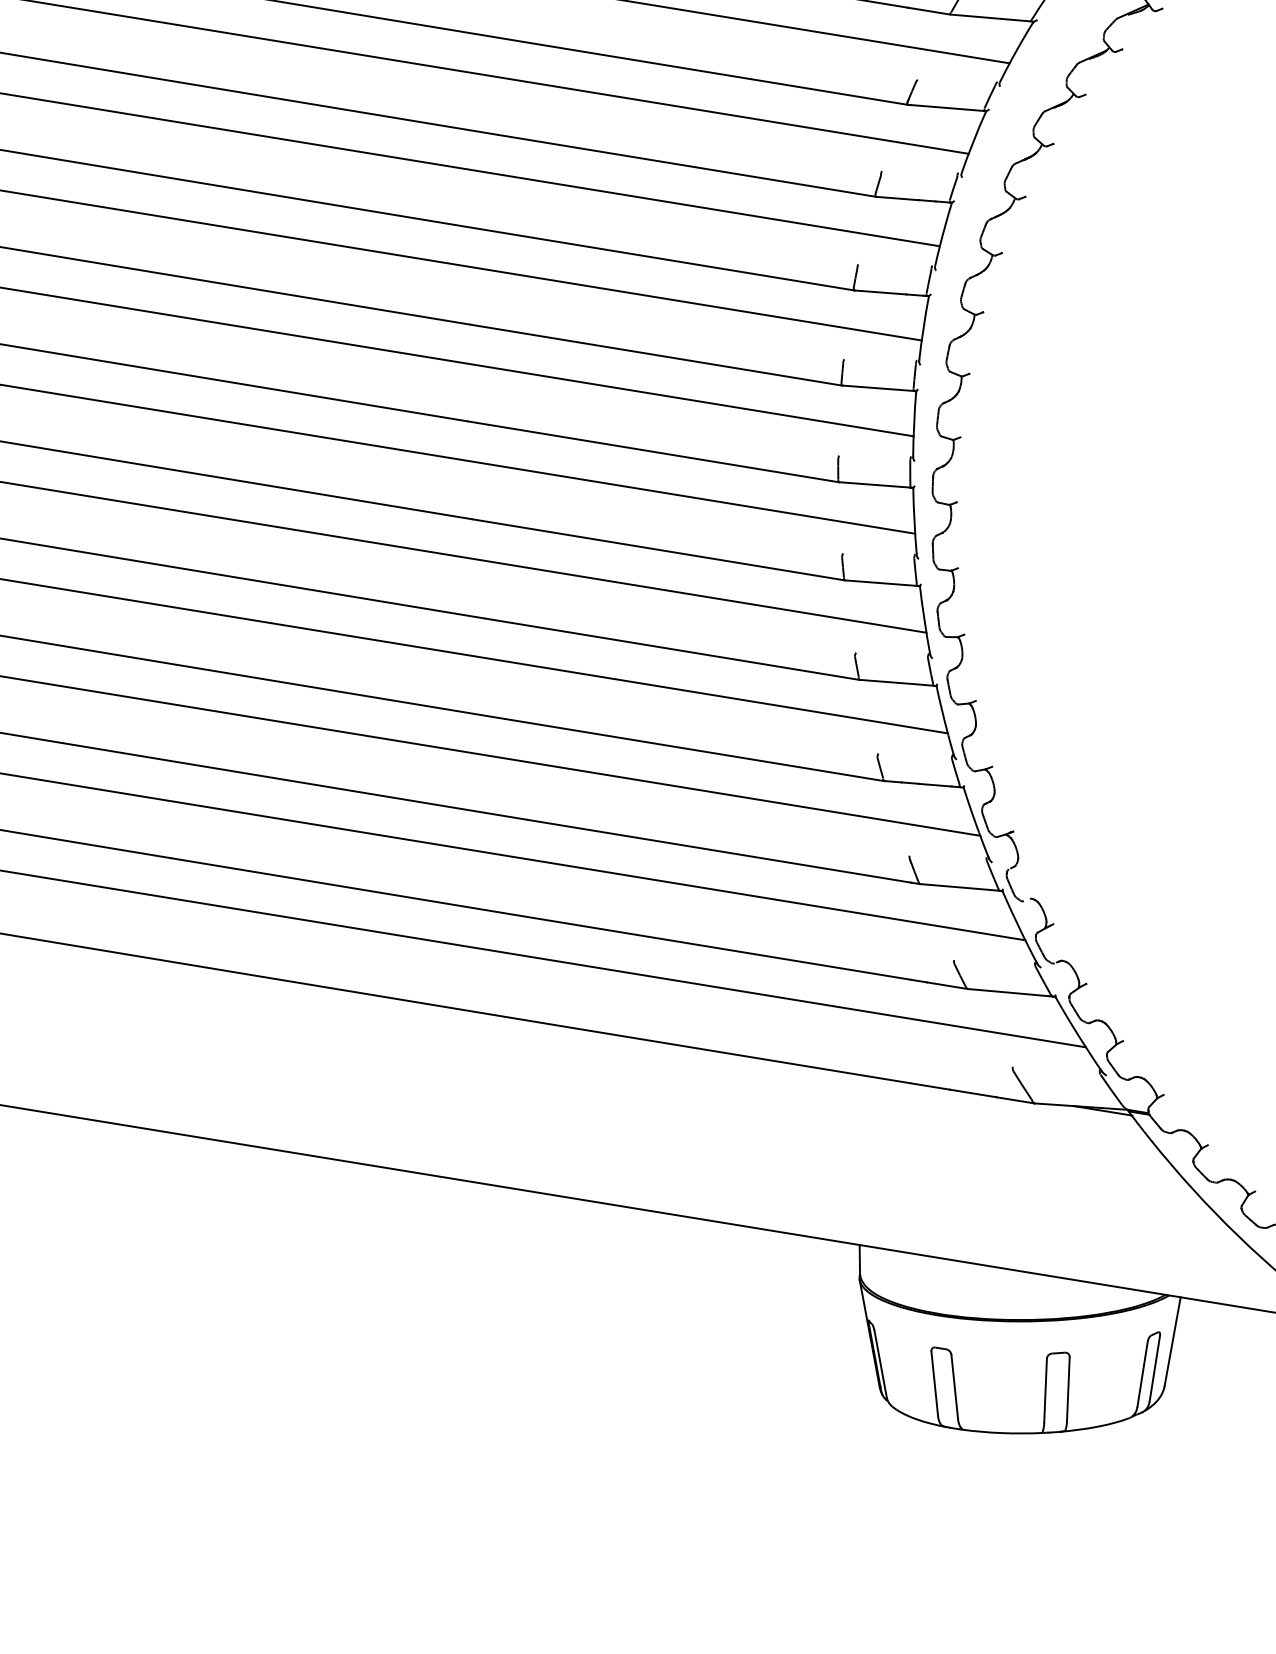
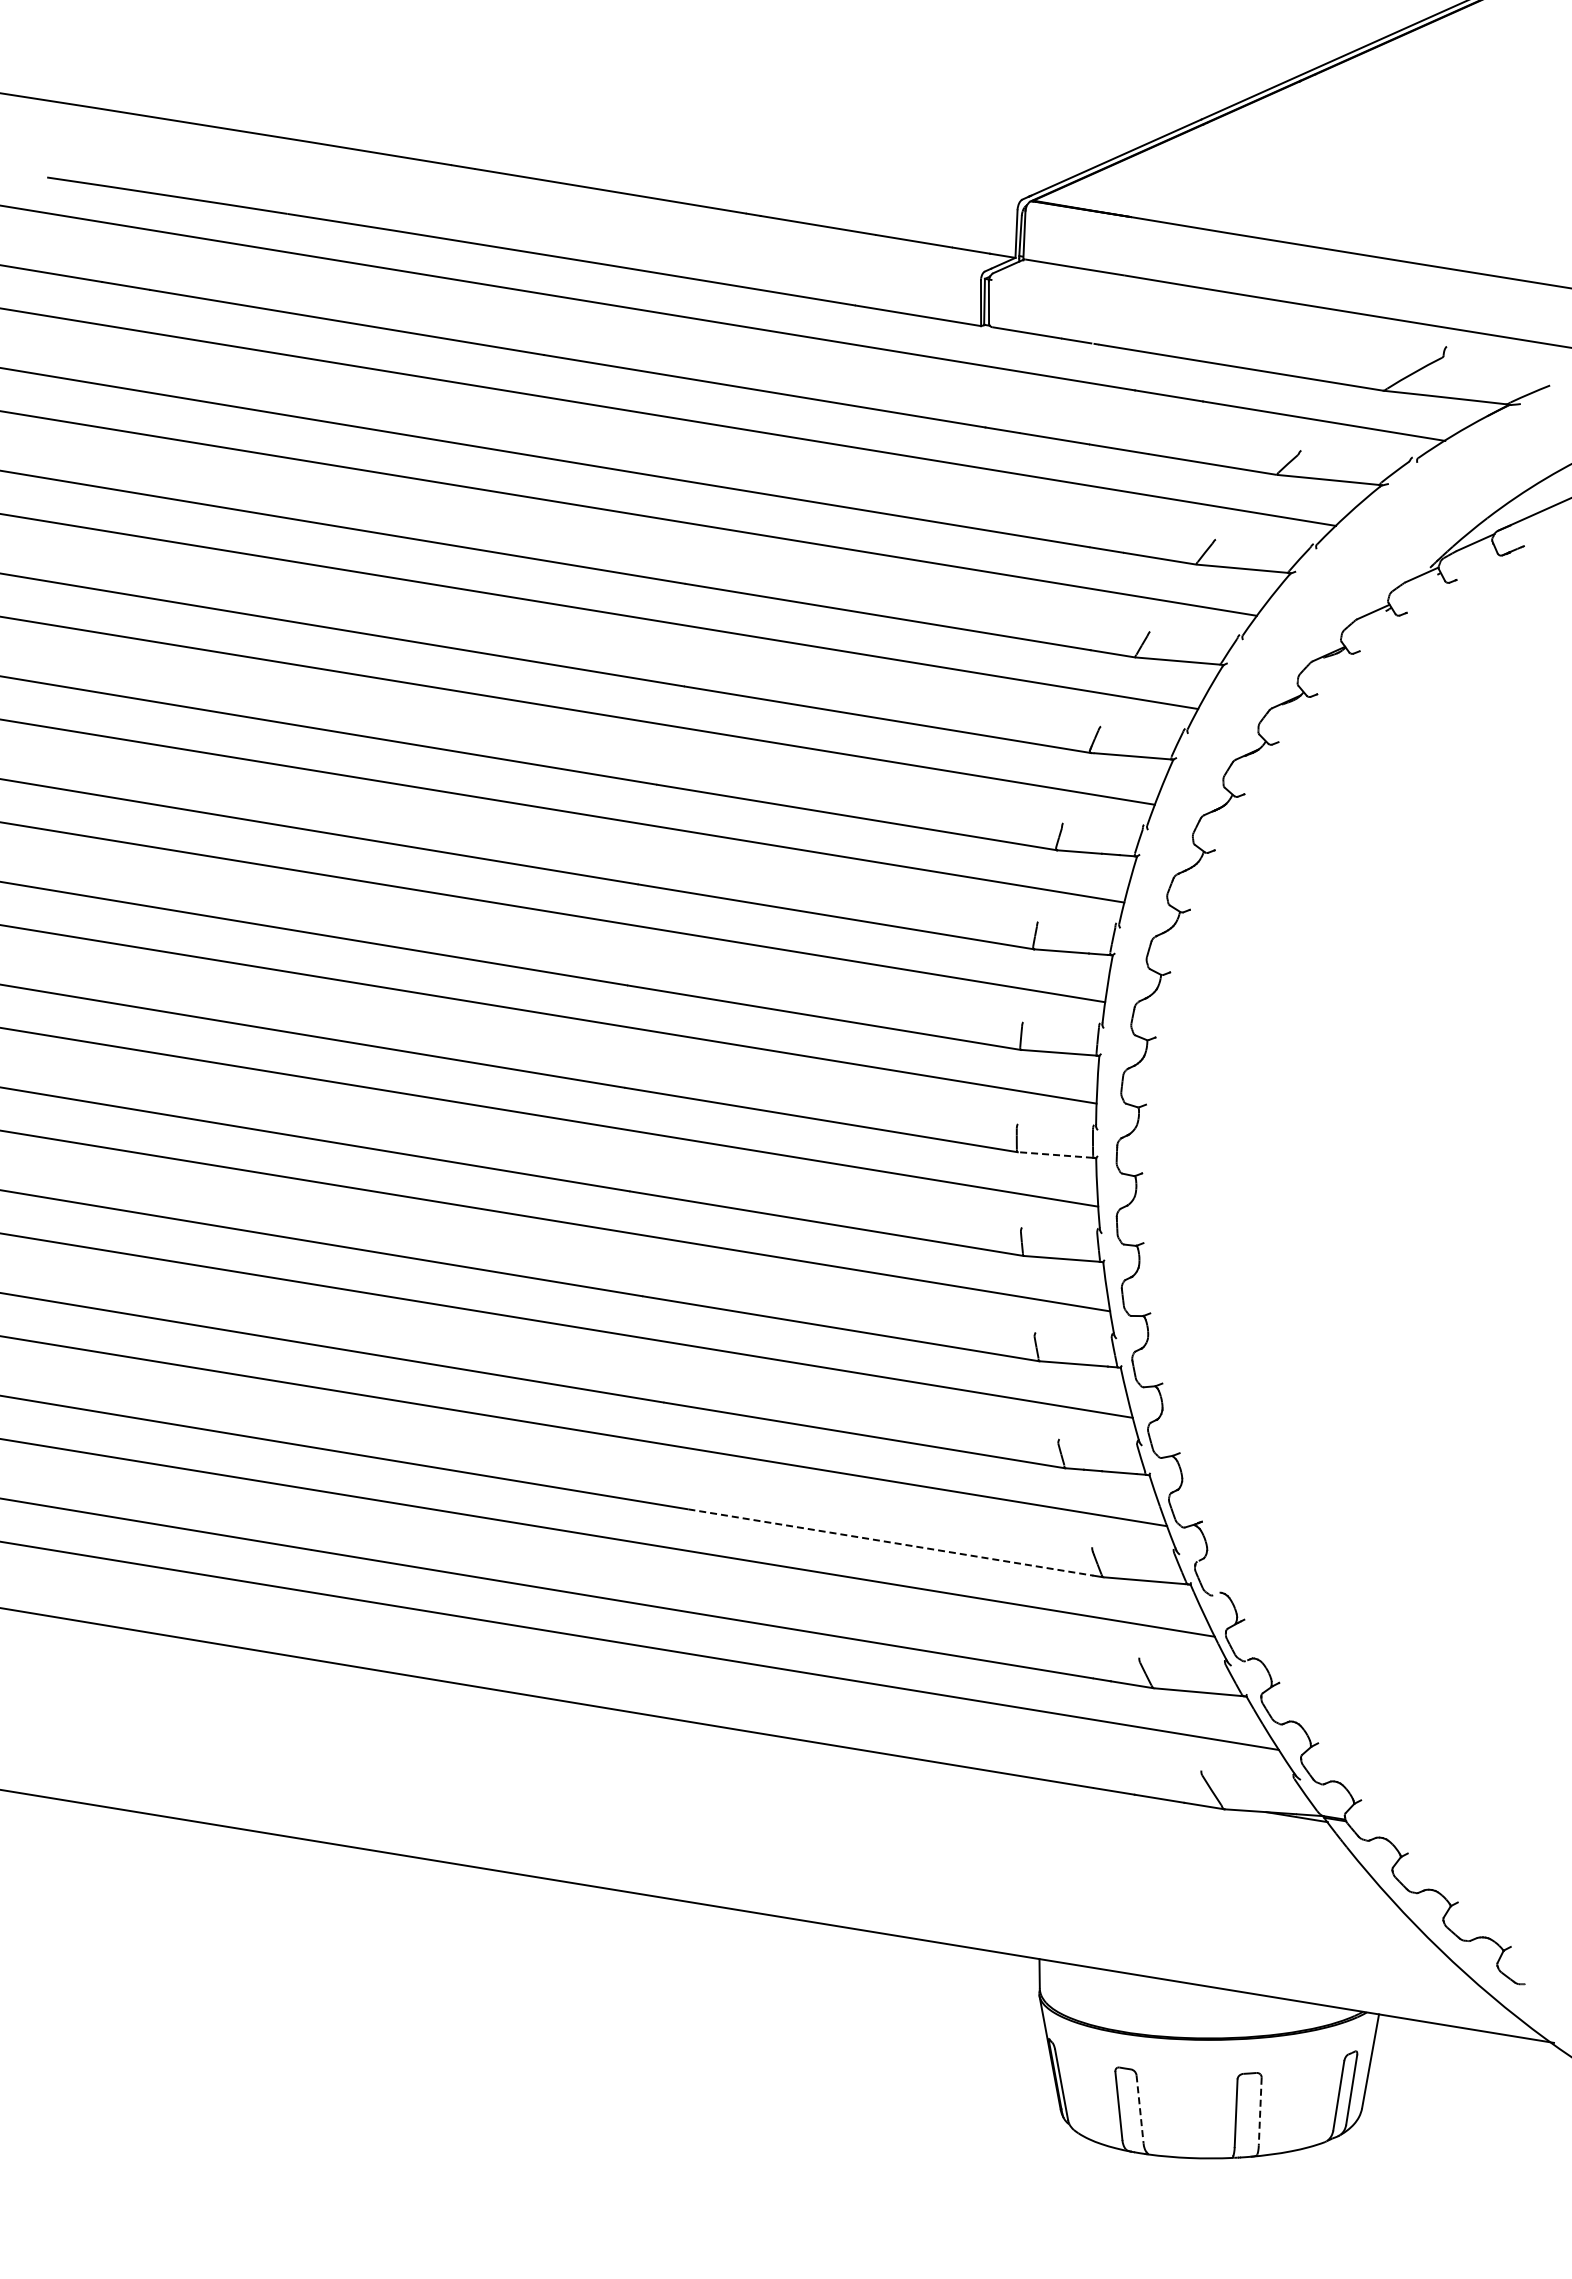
line: (874, 485) -> (1055, 1155), solid -> dashed
line: (719, 851) -> (891, 1542), solid -> dashed
line: (955, 1387) -> (1140, 2109), solid -> dashed
line: (1068, 1389) -> (1260, 2111), solid -> dashed

